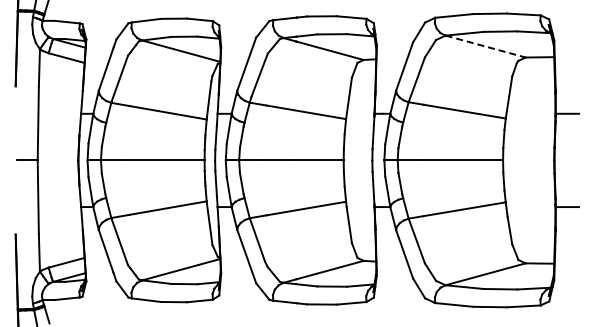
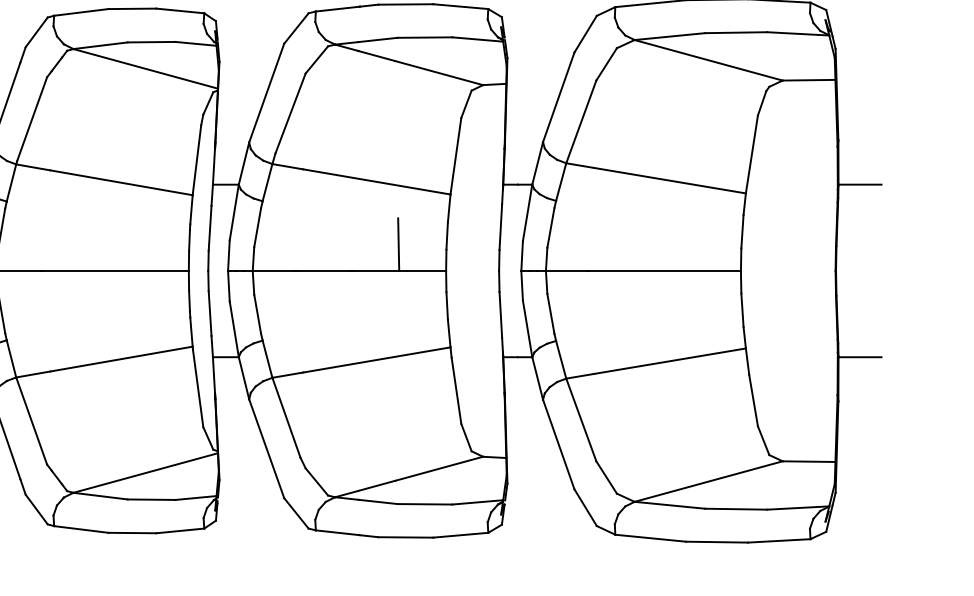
line: (486, 46) -> (710, 60), dashed -> solid
line: (317, 146) -> (397, 245), added

